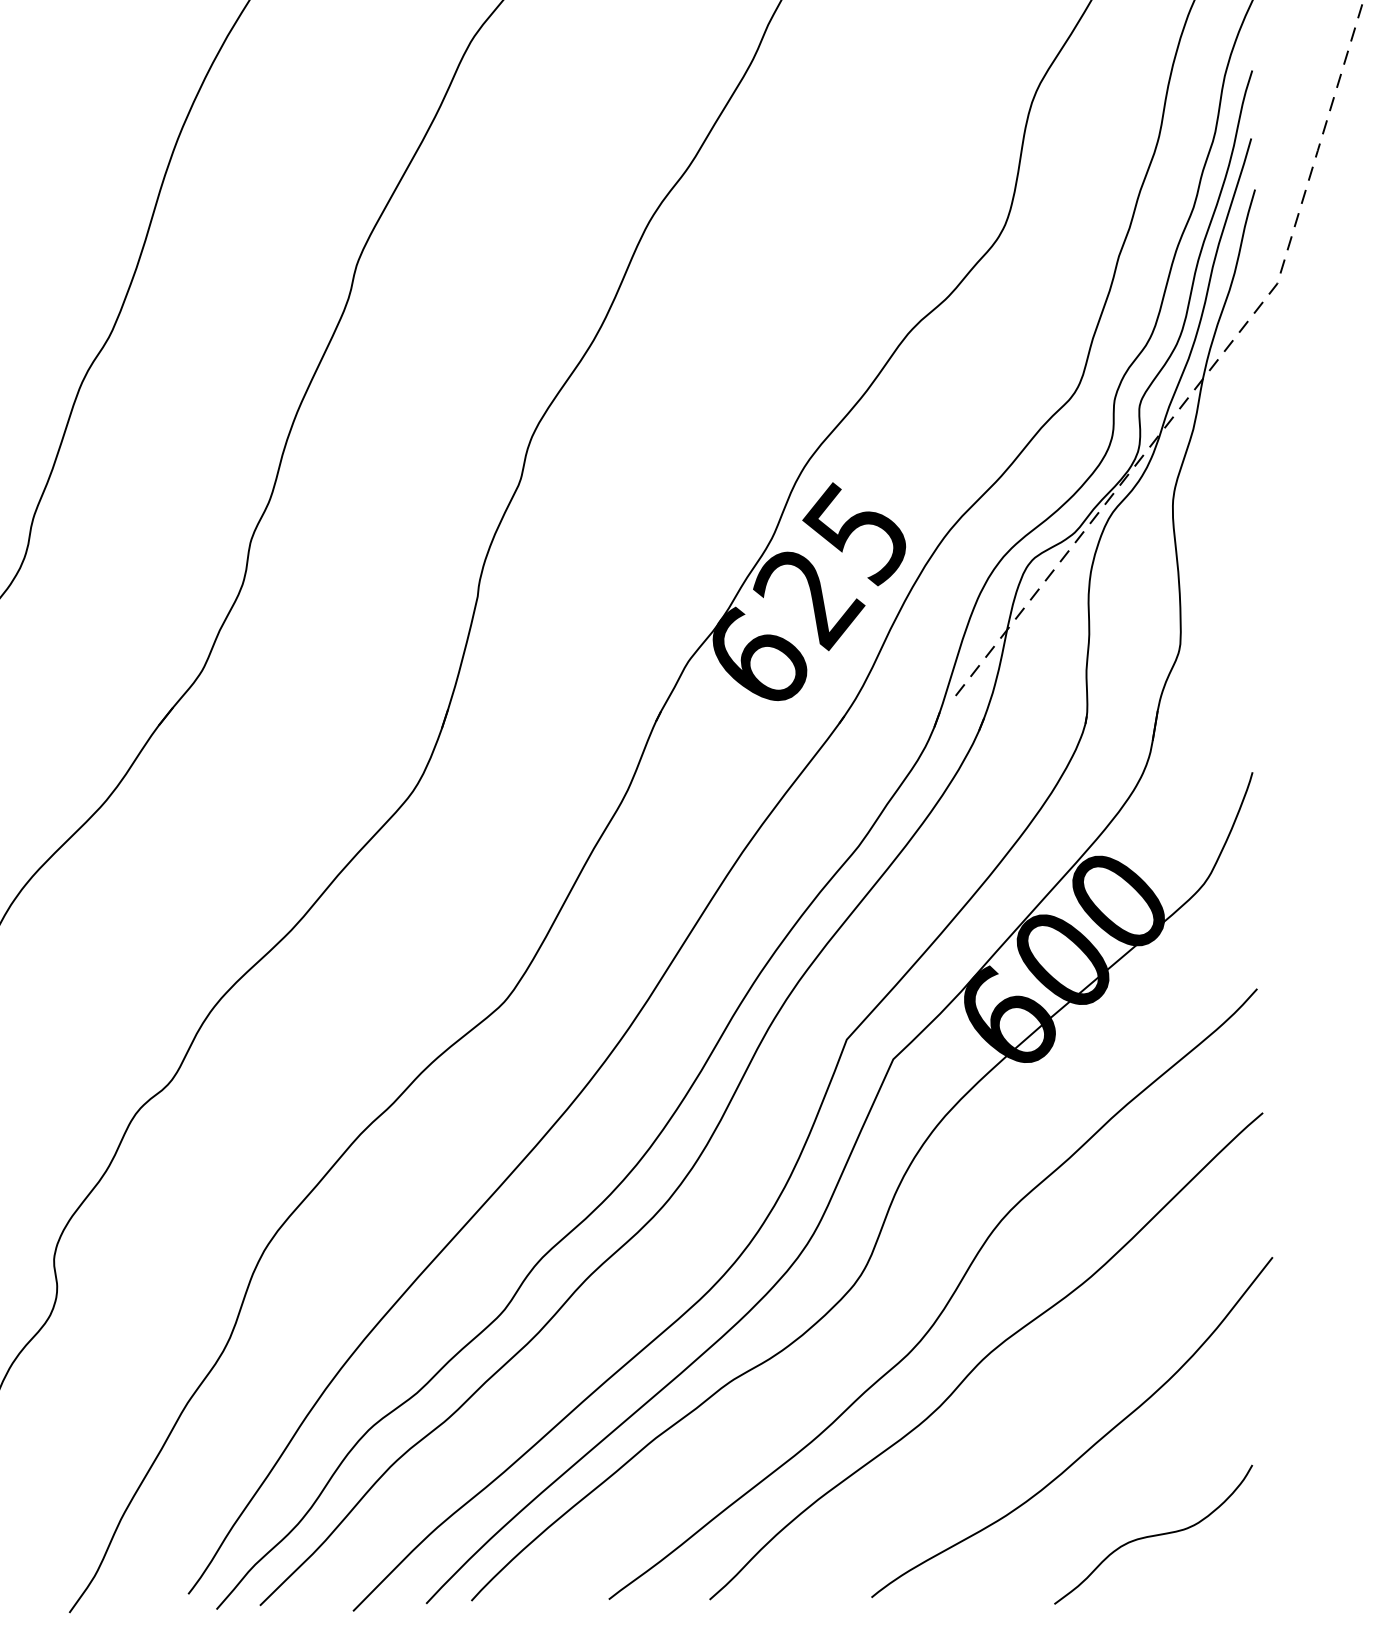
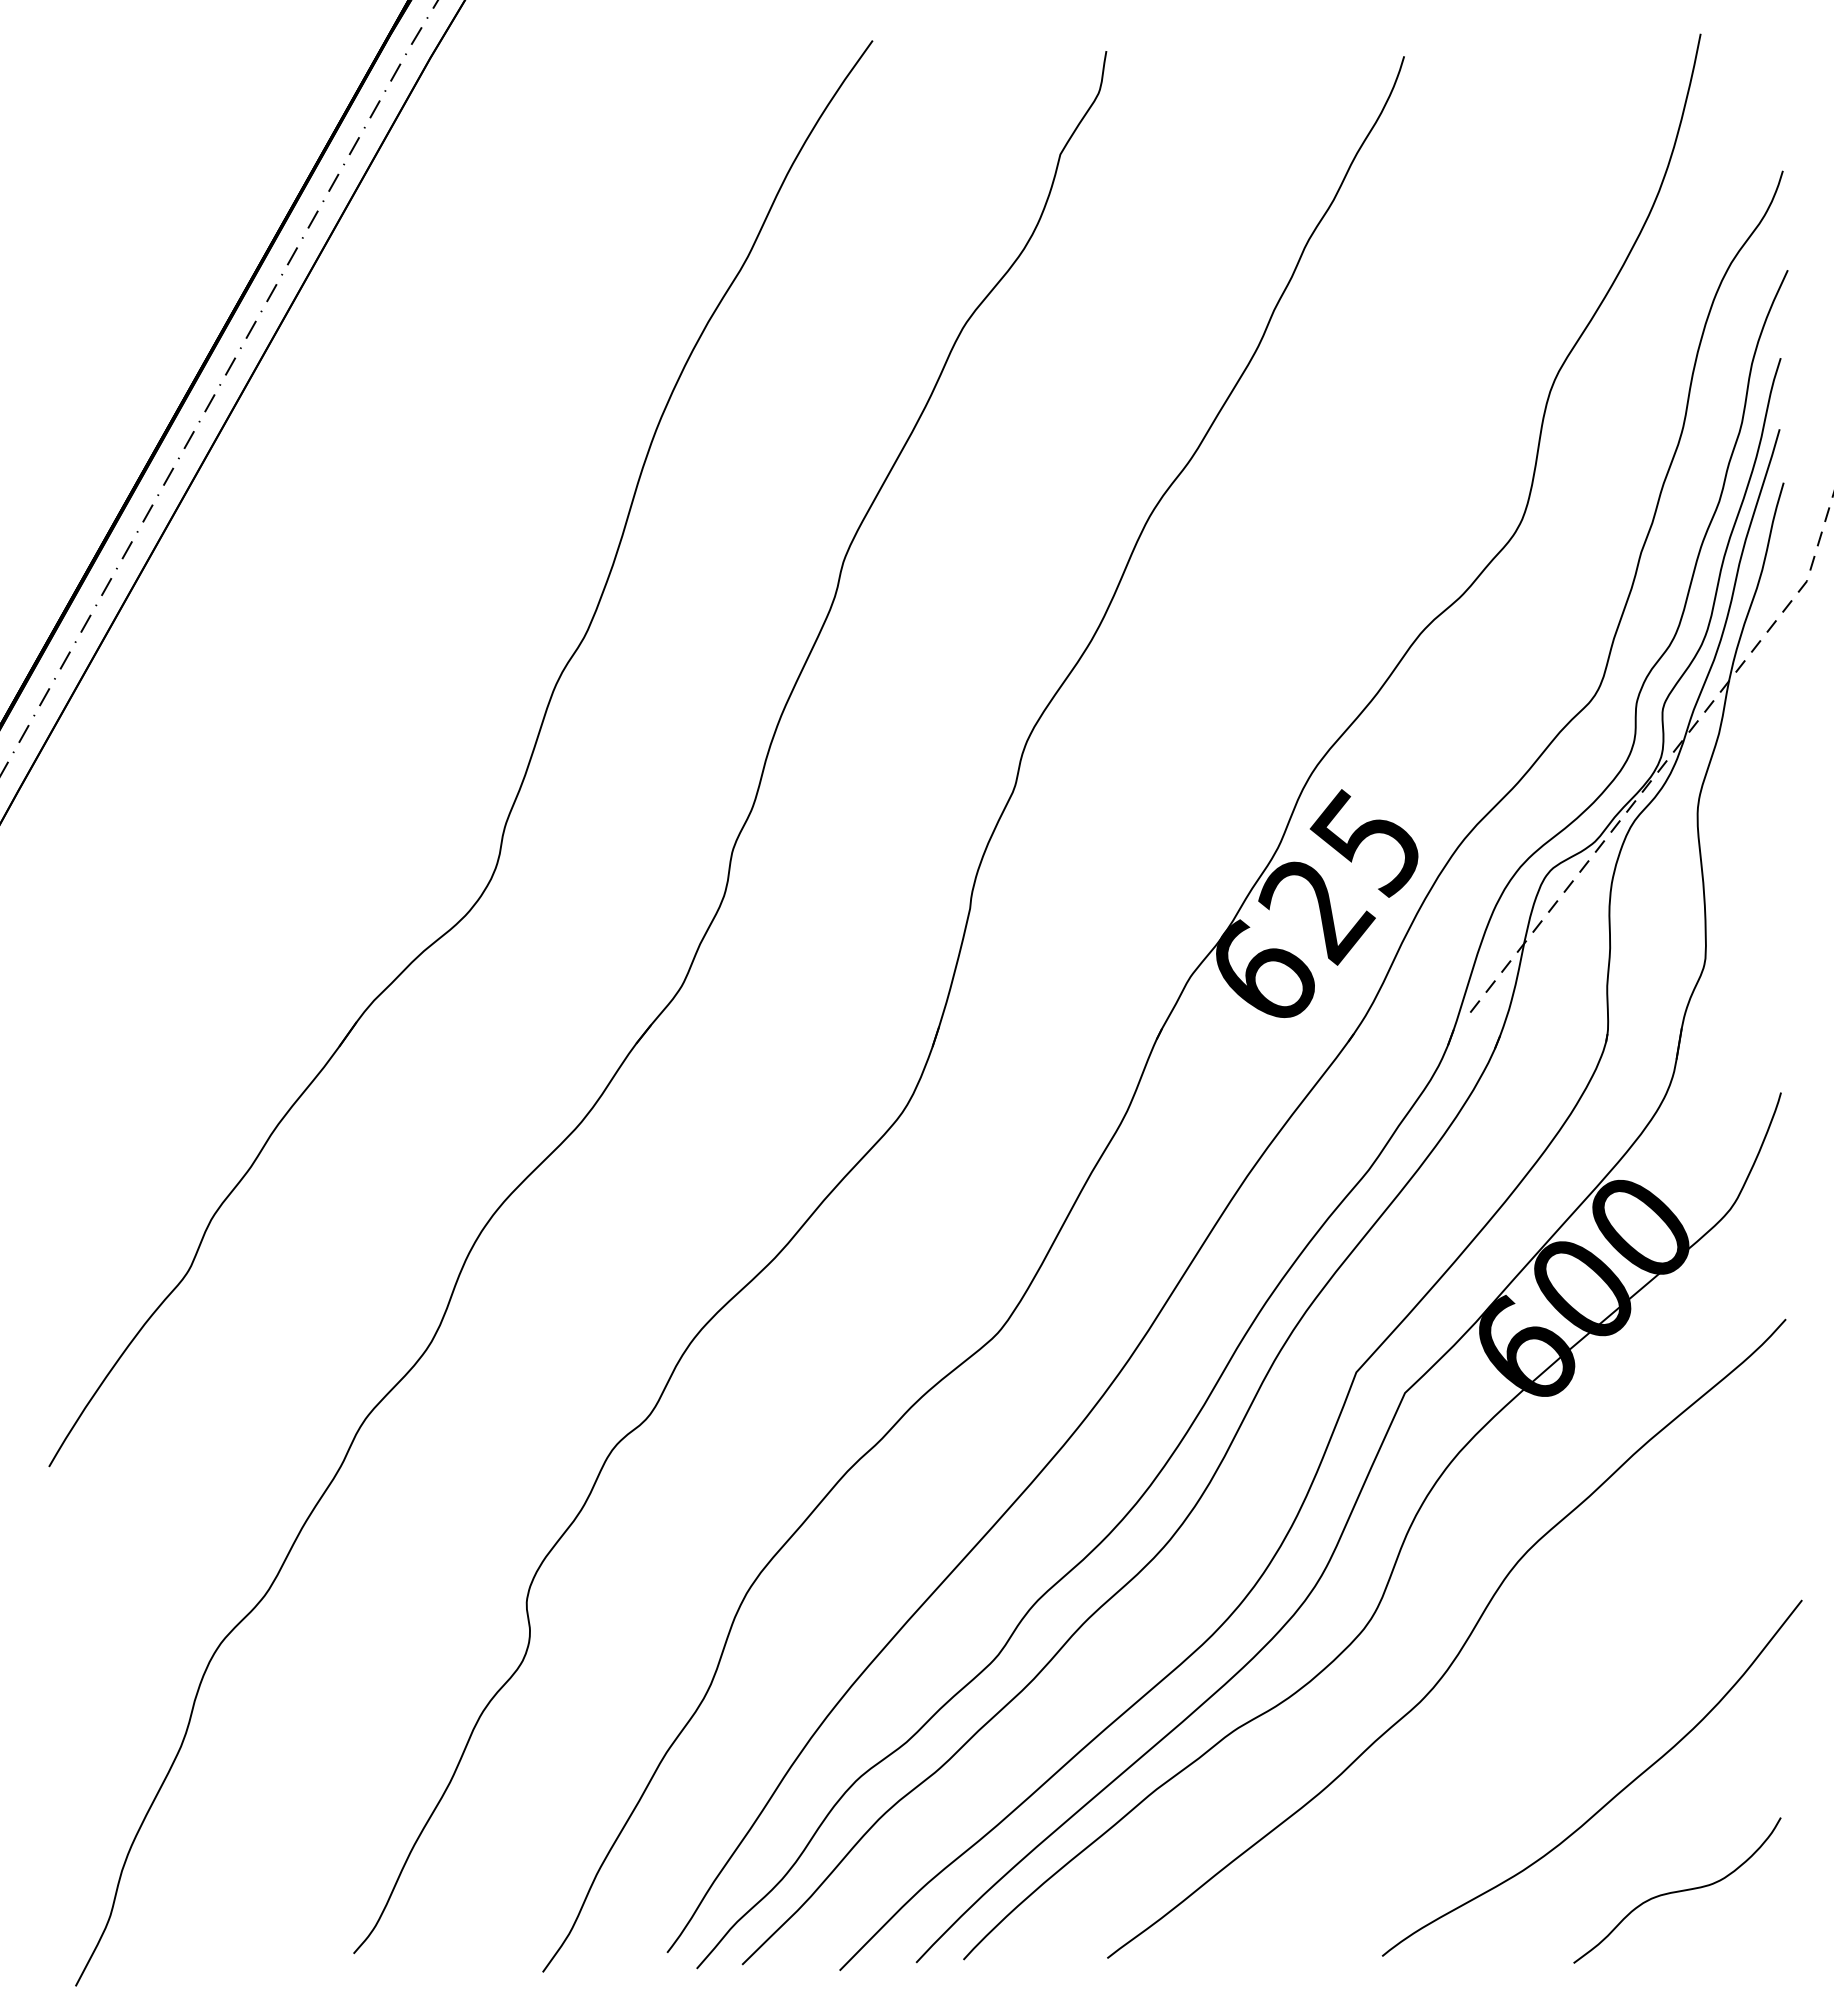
curve: (986, 1356) -> (1502, 1703), removed

